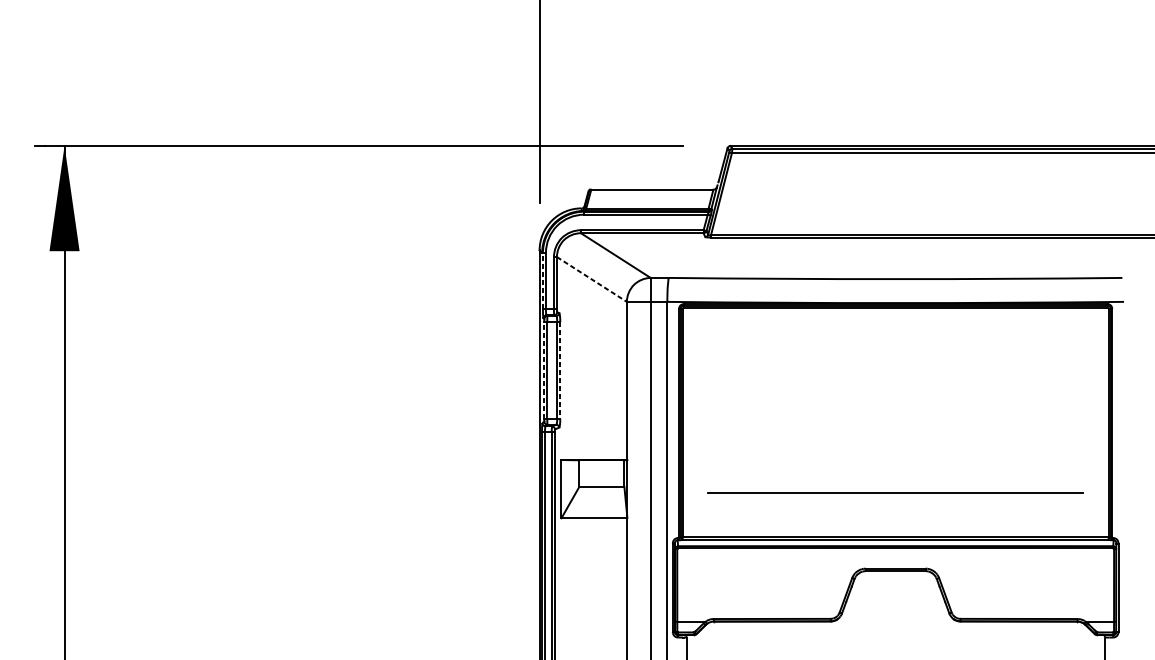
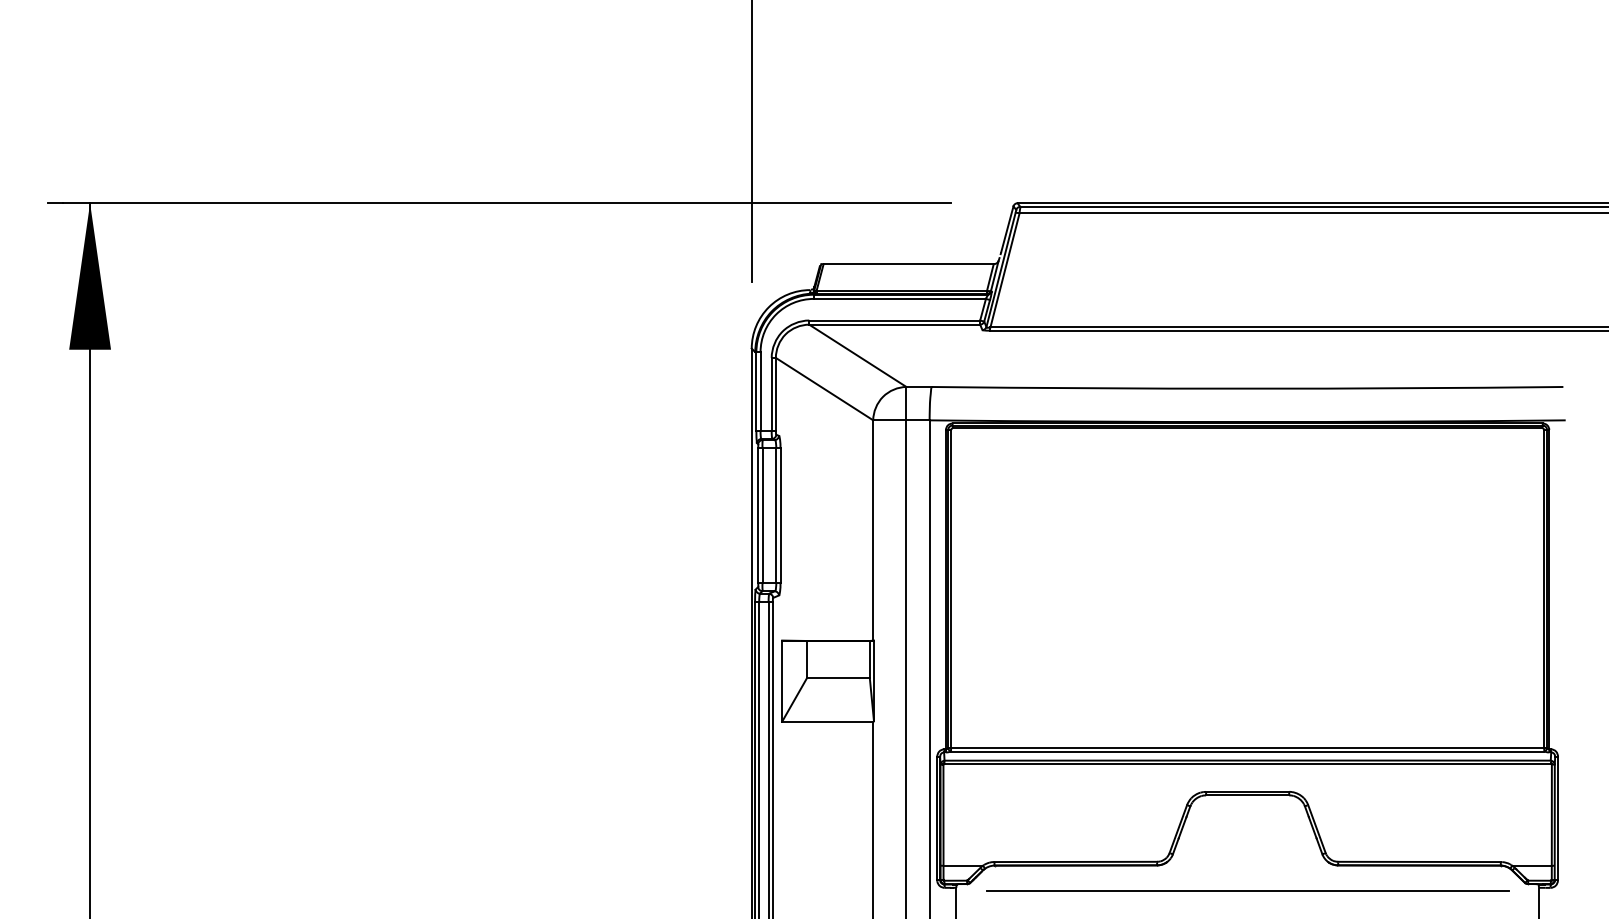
line: (591, 279) -> (824, 389), dashed -> solid
line: (543, 280) -> (756, 390), dashed -> solid
line: (544, 370) -> (758, 515), dashed -> solid
line: (560, 370) -> (780, 516), dashed -> solid
line: (895, 492) -> (1247, 890), moved

